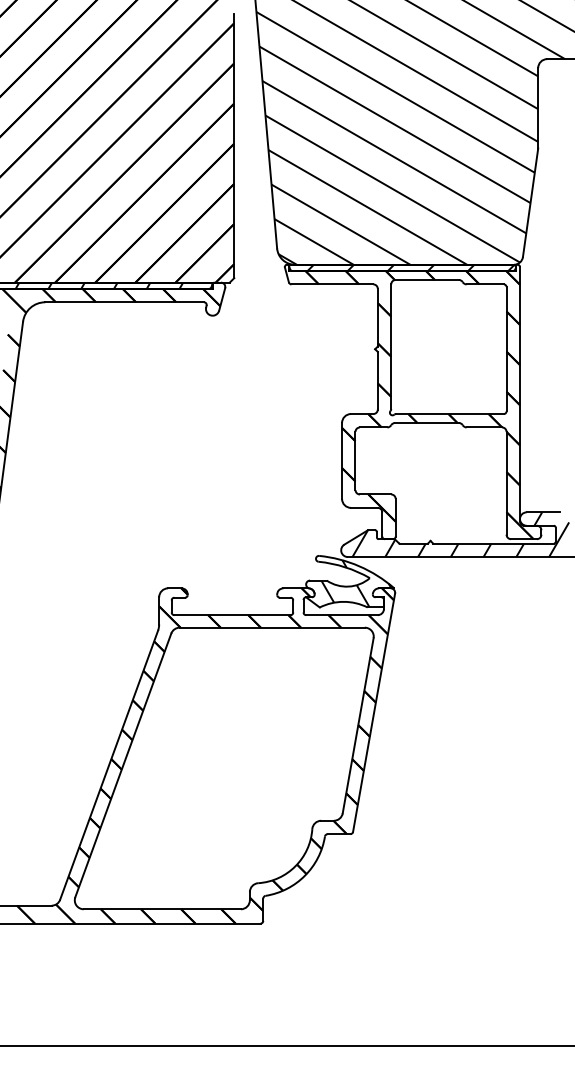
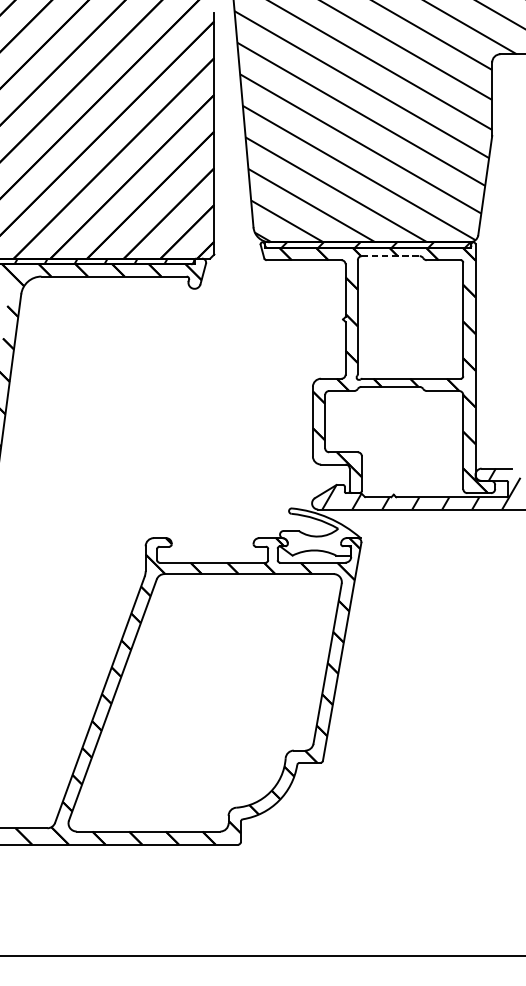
line: (427, 279) -> (391, 255), solid -> dashed
hatch: (356, 583) -> (326, 533), removed

